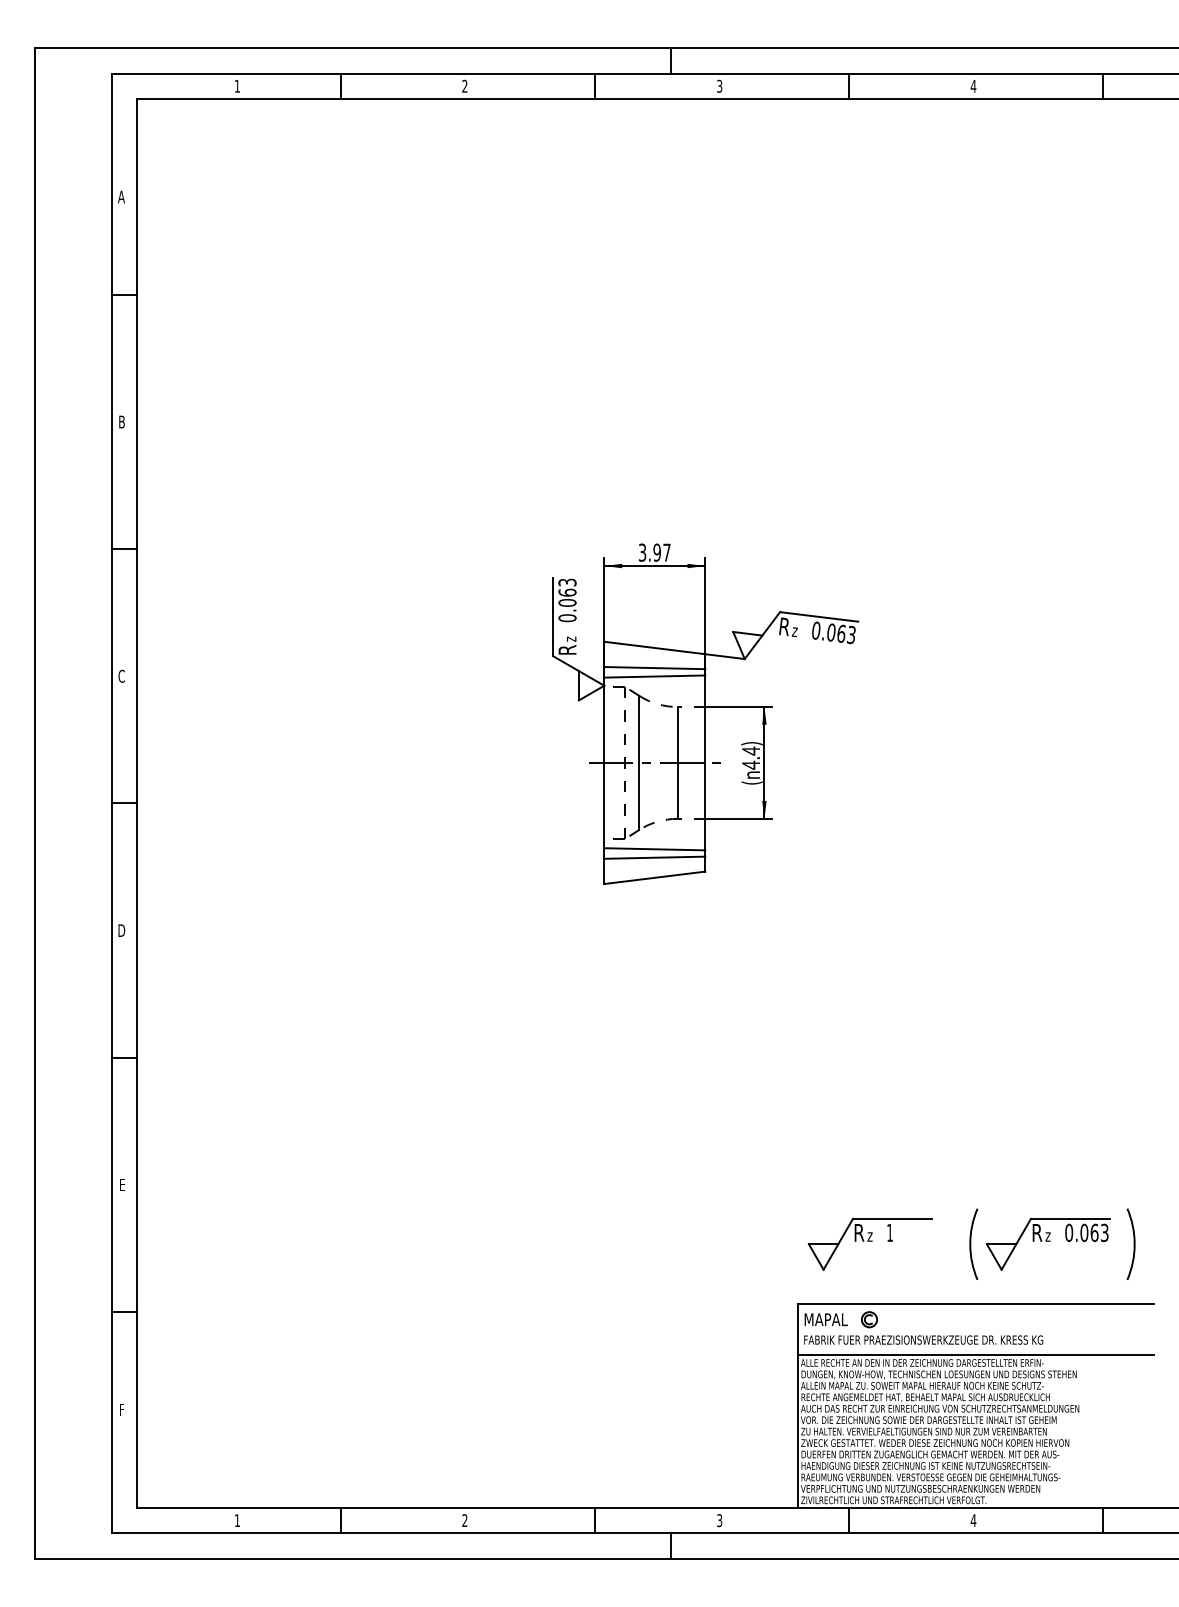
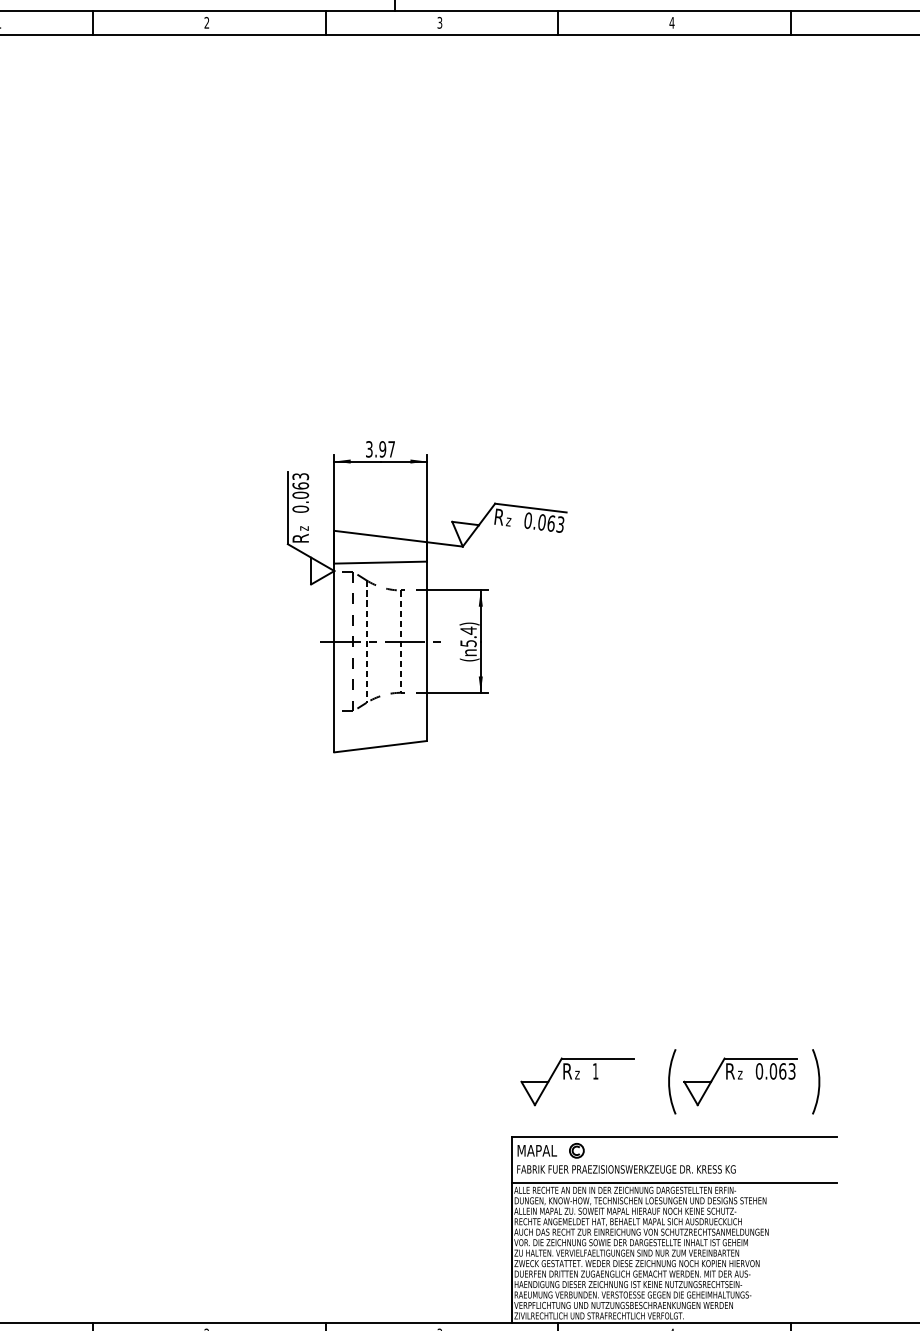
line: (654, 668) -> (380, 555), removed
line: (639, 762) -> (366, 641), solid -> dashed
line: (677, 762) -> (401, 641), solid -> dashed
text: (751, 764) -> (468, 643), 4.4) -> 5.4)
line: (654, 849) -> (380, 720), removed
line: (654, 857) -> (380, 728), removed

